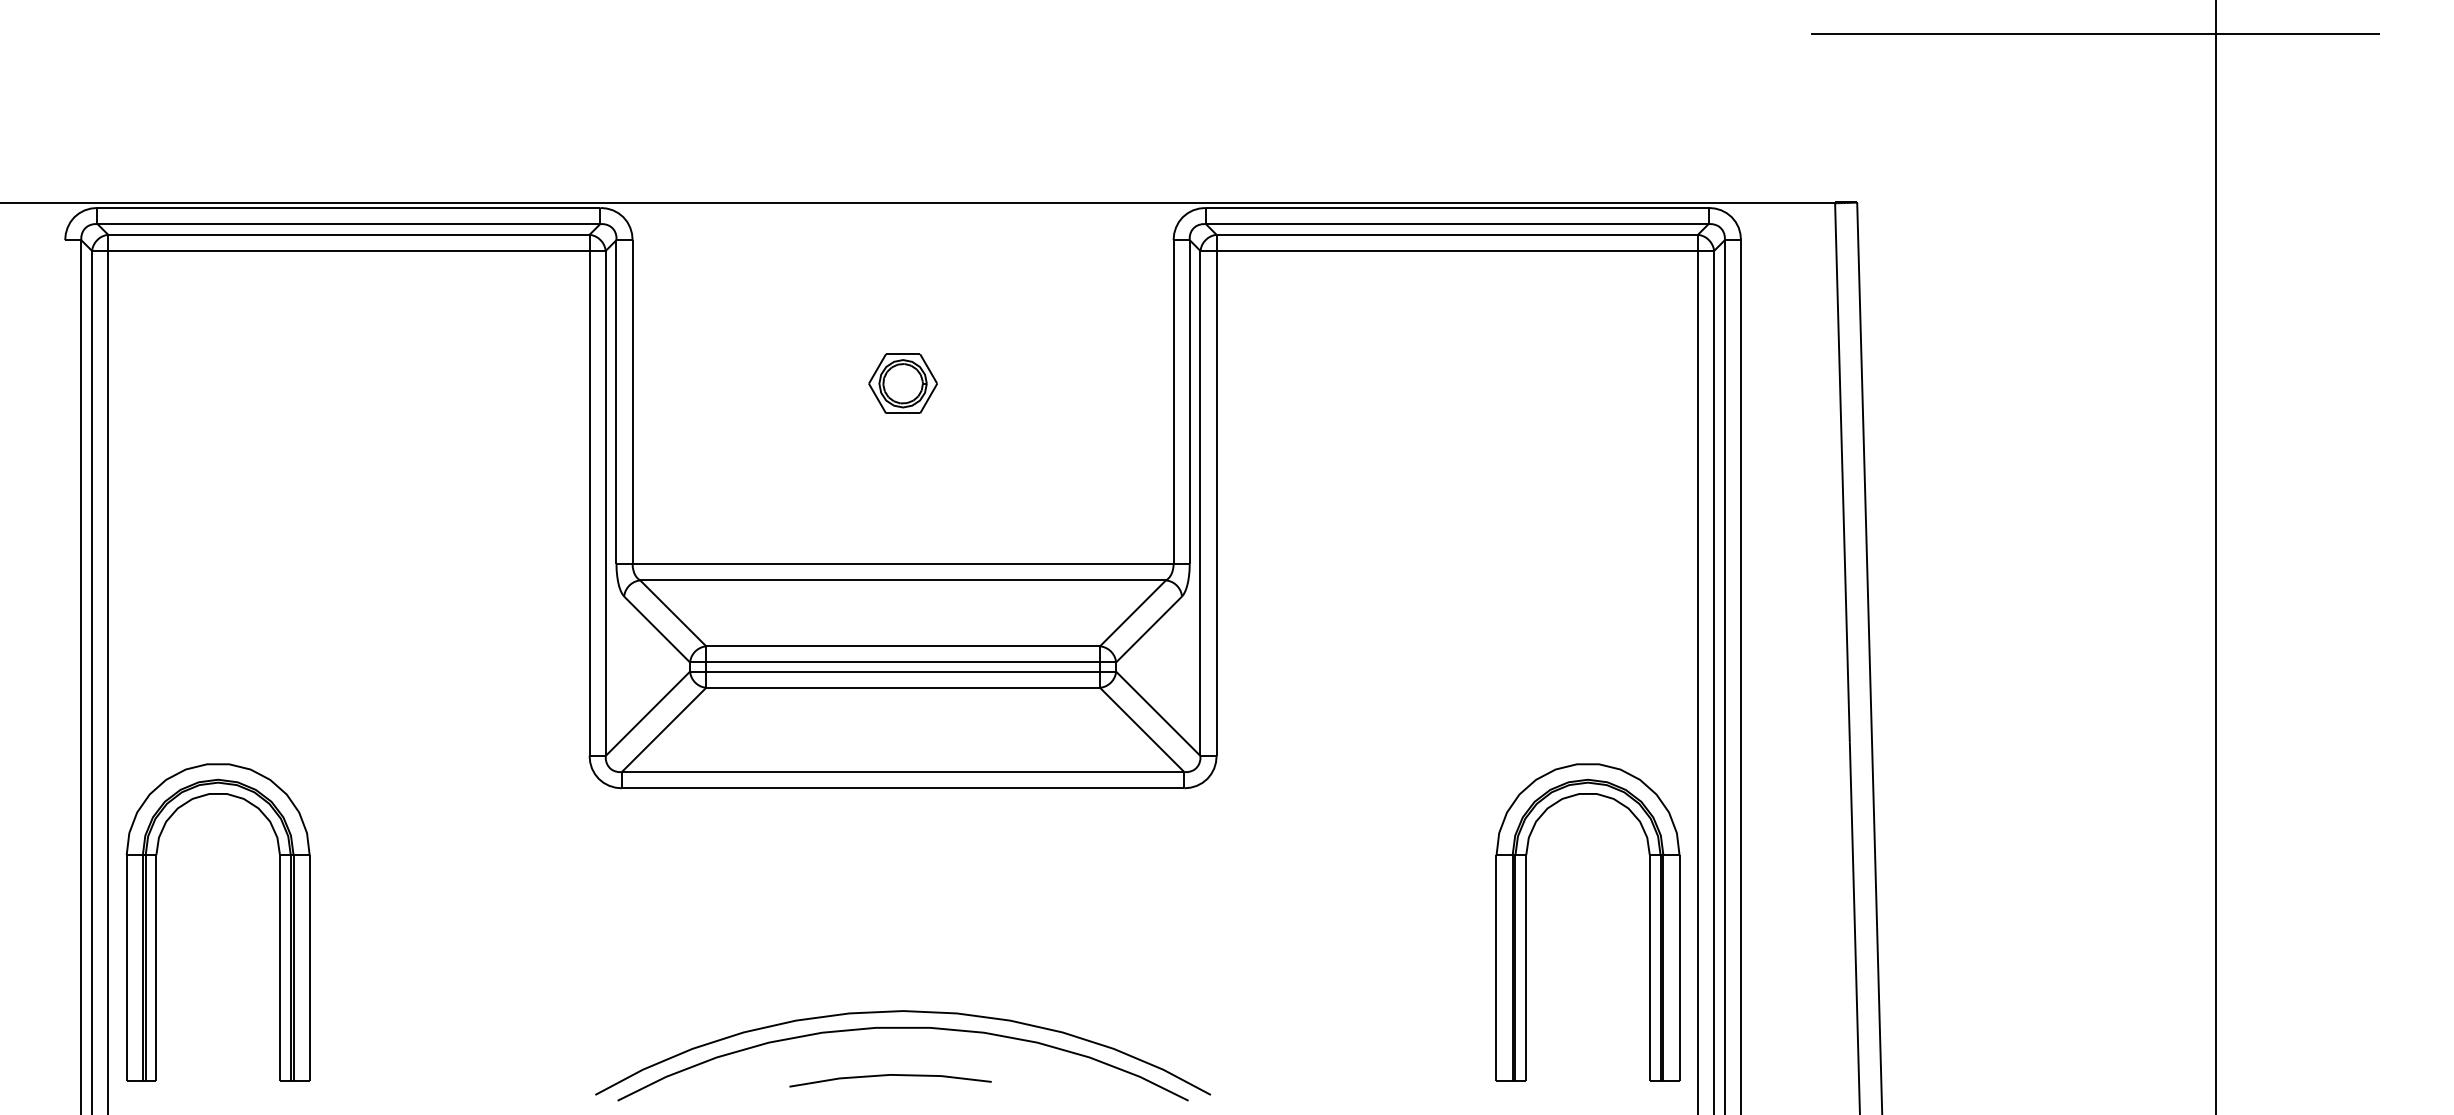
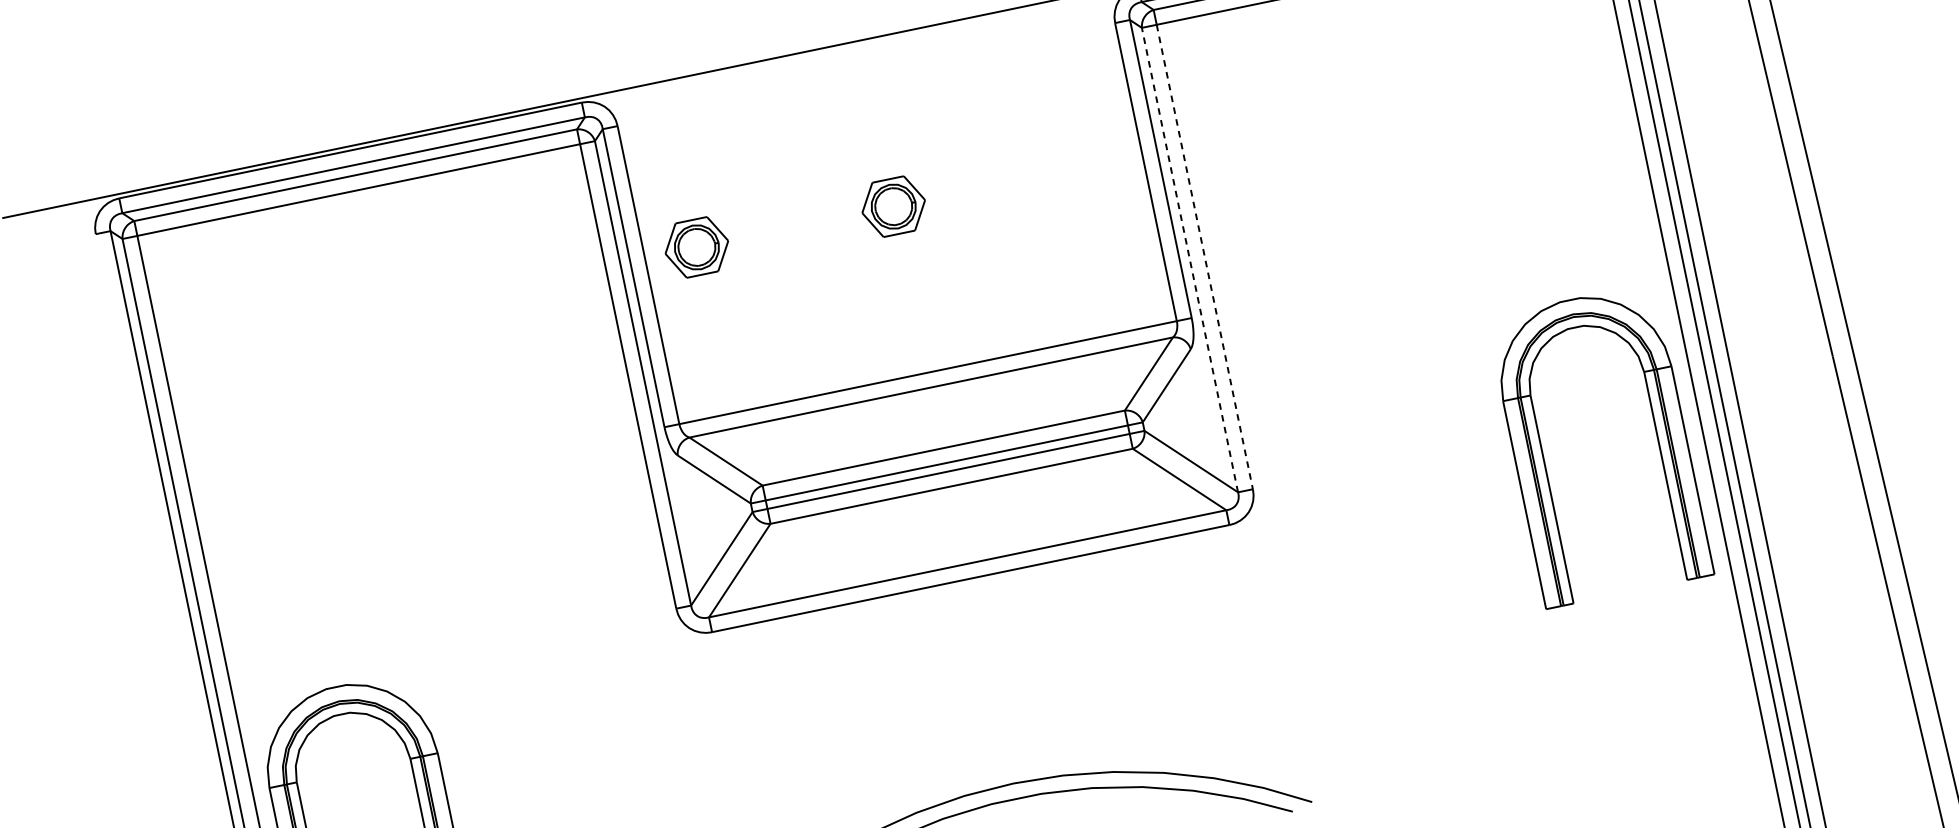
part: (688, 383) -> (696, 247), added
line: (1200, 502) -> (1189, 259), solid -> dashed
line: (1216, 503) -> (1204, 257), solid -> dashed
part: (1526, 922) -> (1543, 457), moved

